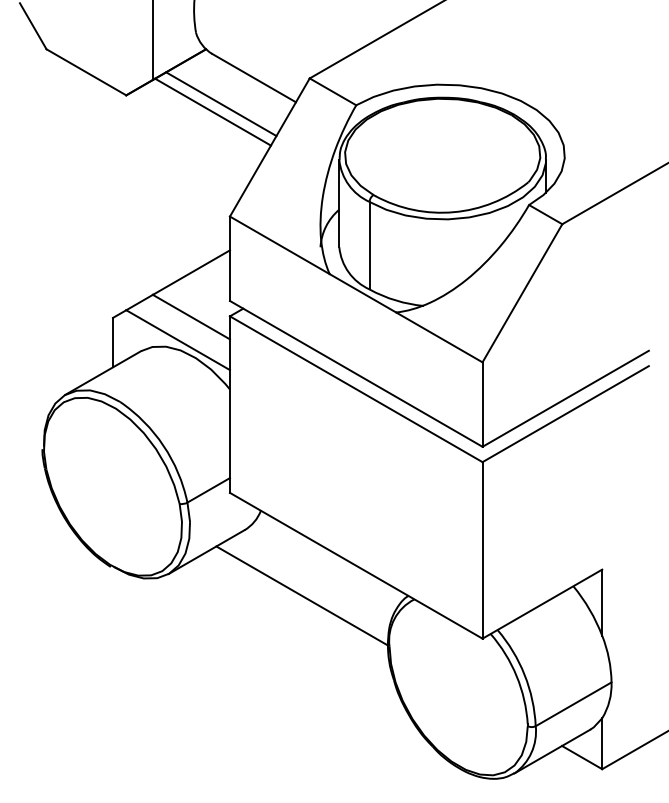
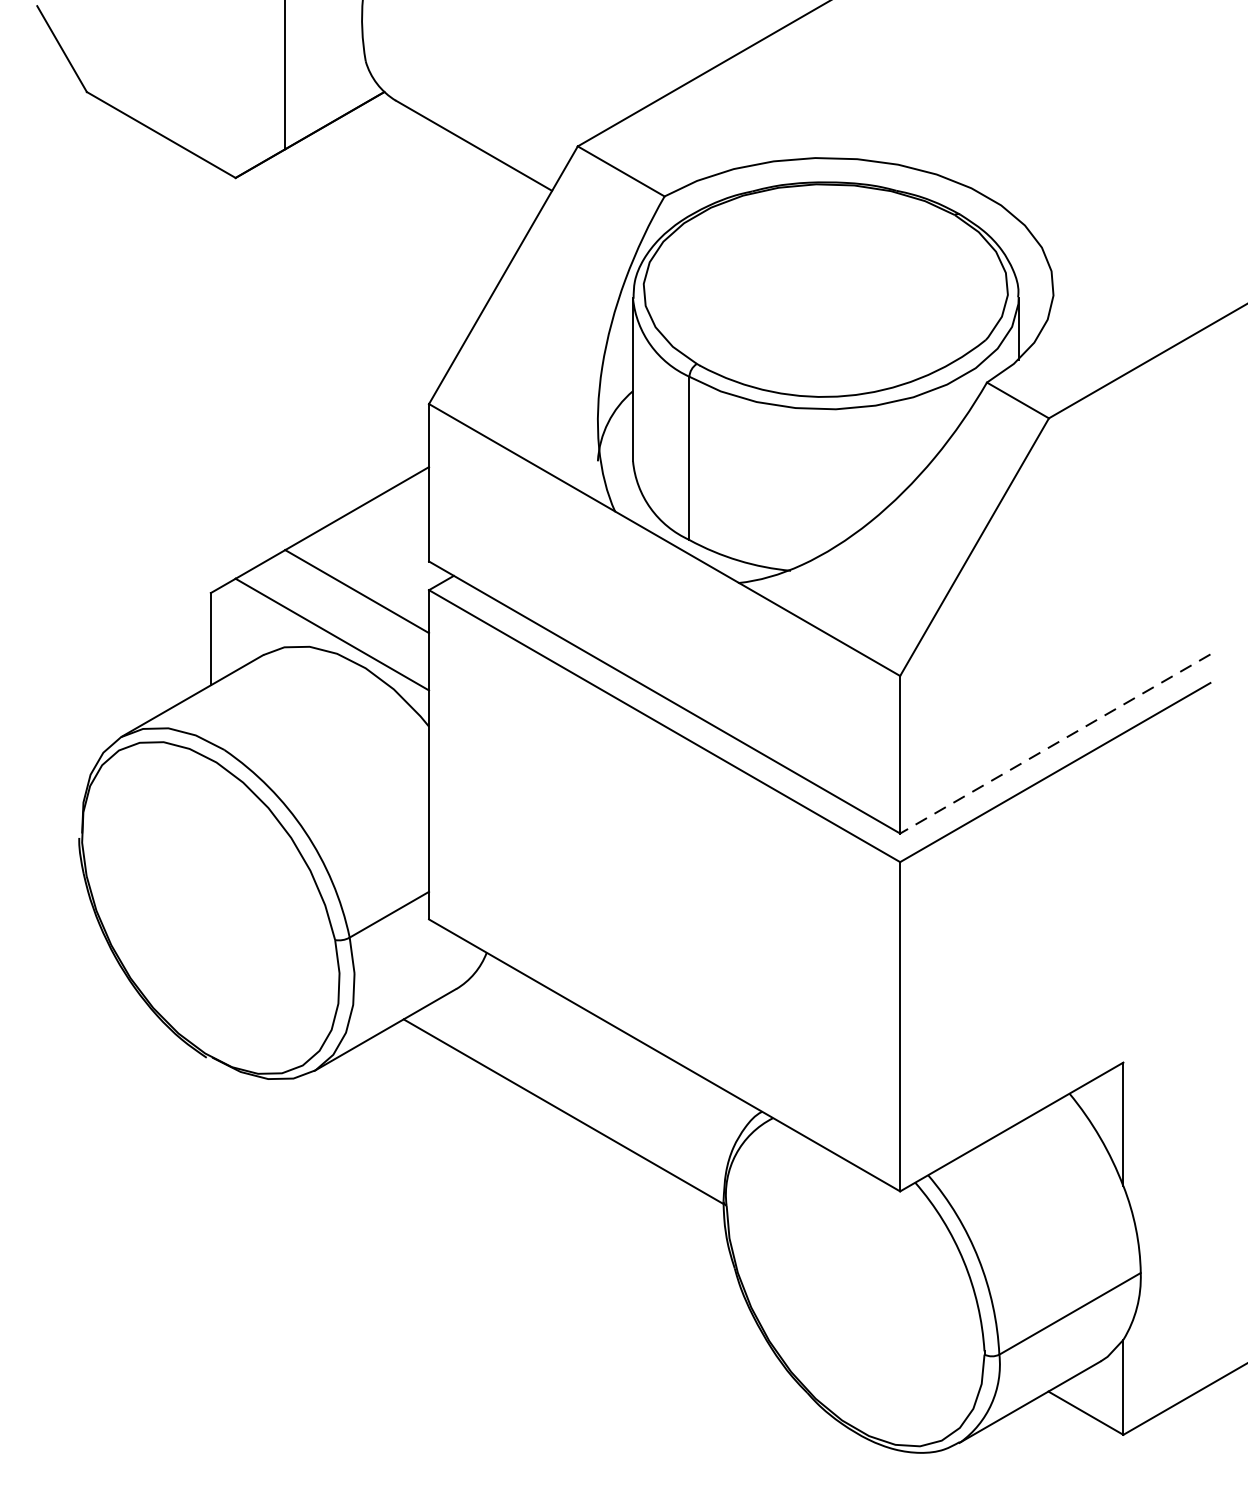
line: (221, 104) -> (413, 195), removed
line: (212, 111) -> (396, 208), removed
line: (565, 399) -> (1054, 745), solid -> dashed

